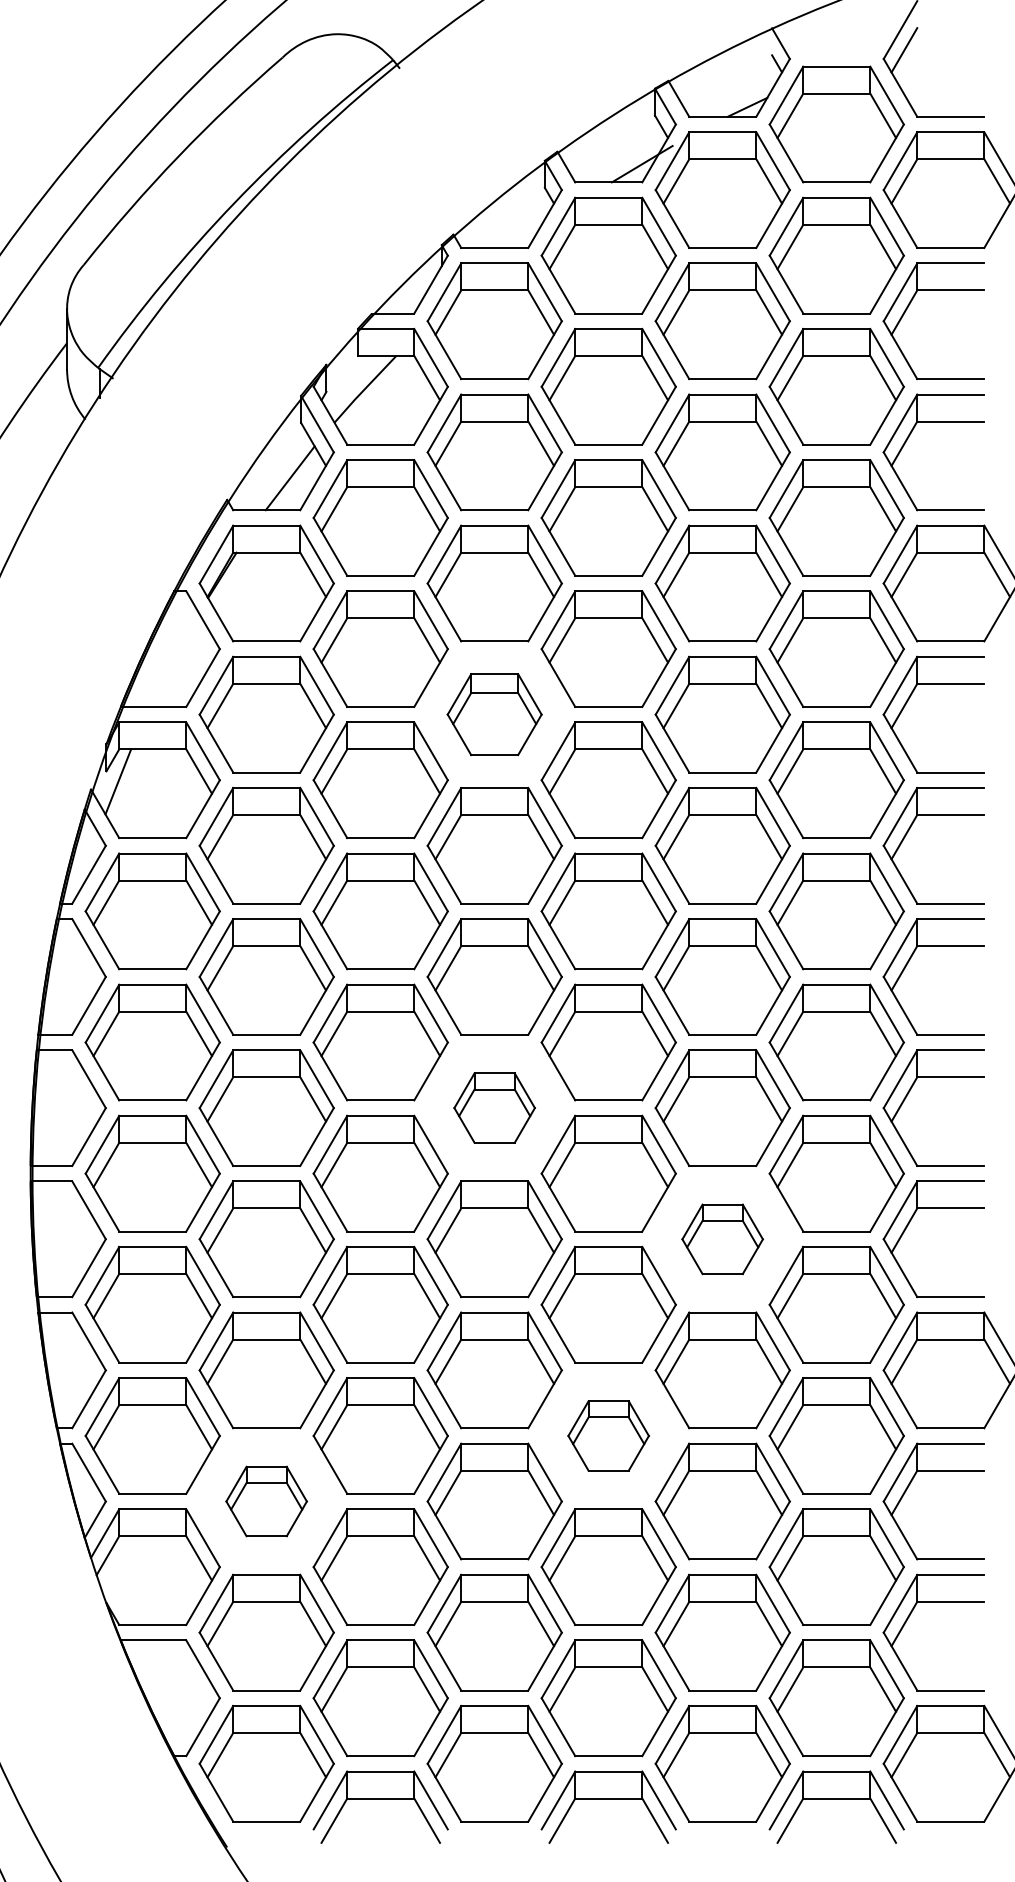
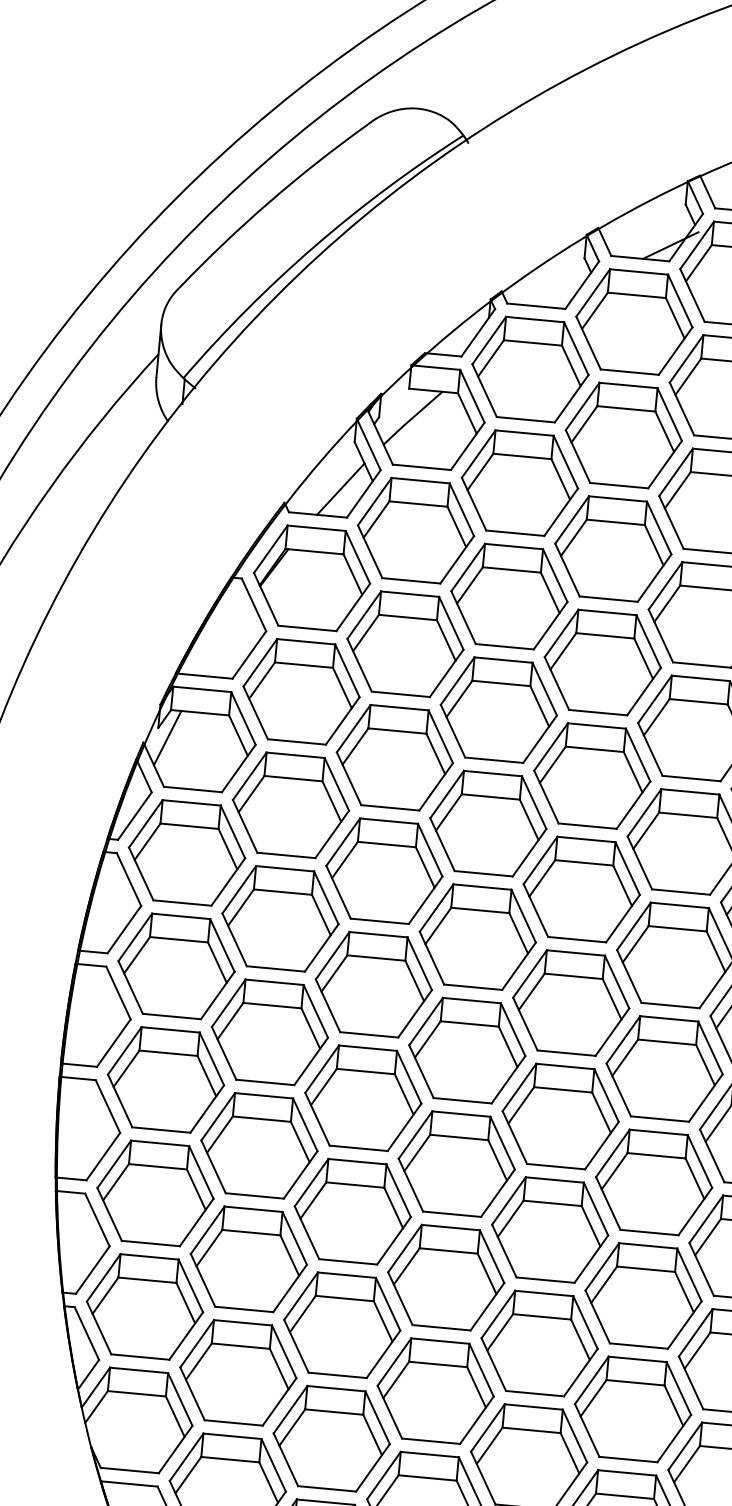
part: (494, 714) -> (498, 709), size x1.43
part: (494, 1107) -> (467, 1050), size x1.67
part: (722, 1239) -> (653, 1182), size x1.67
part: (608, 1435) -> (539, 1343), size x1.67
part: (266, 1501) -> (238, 1372), size x1.67

